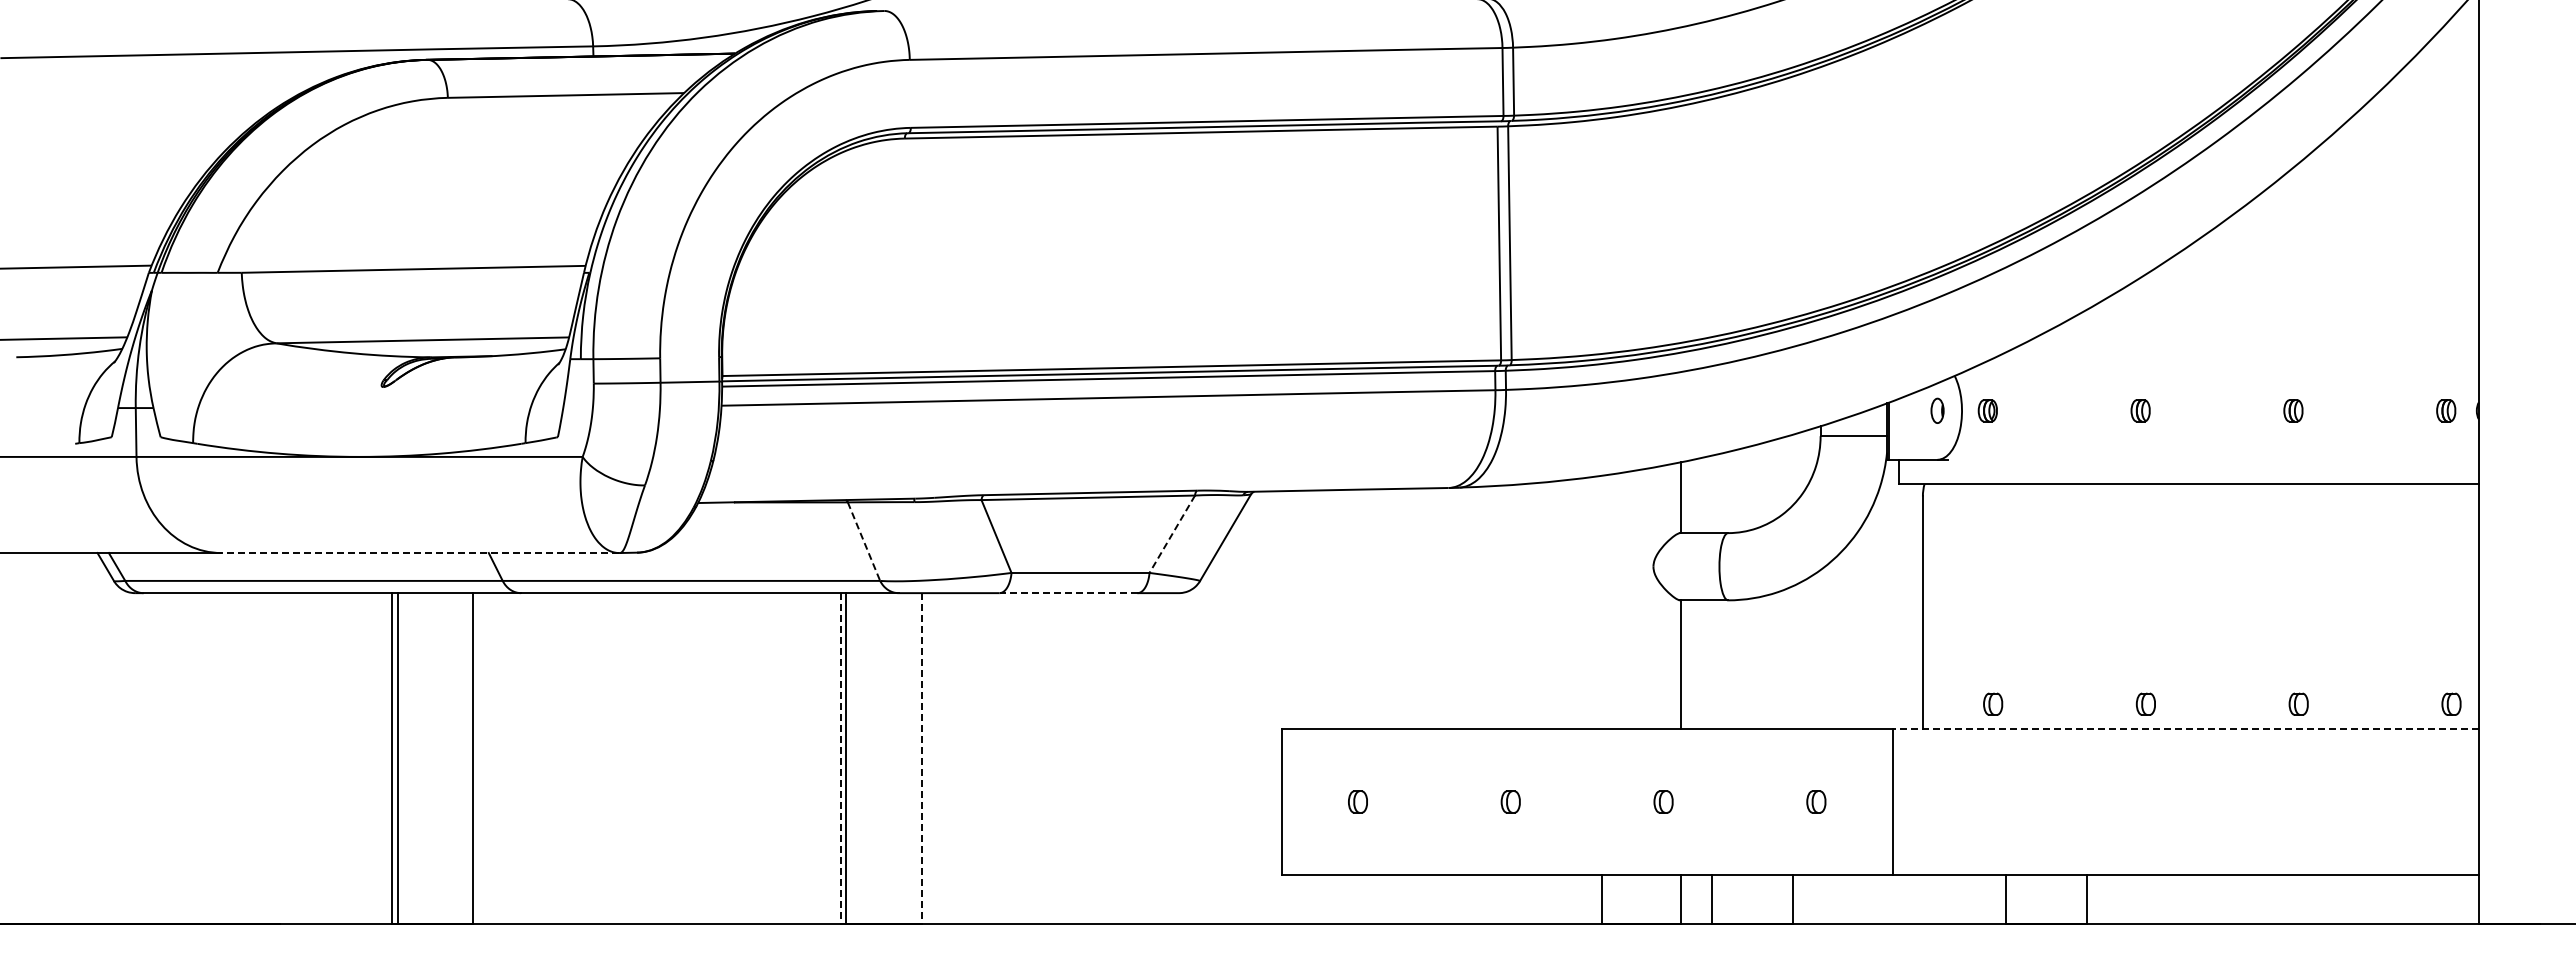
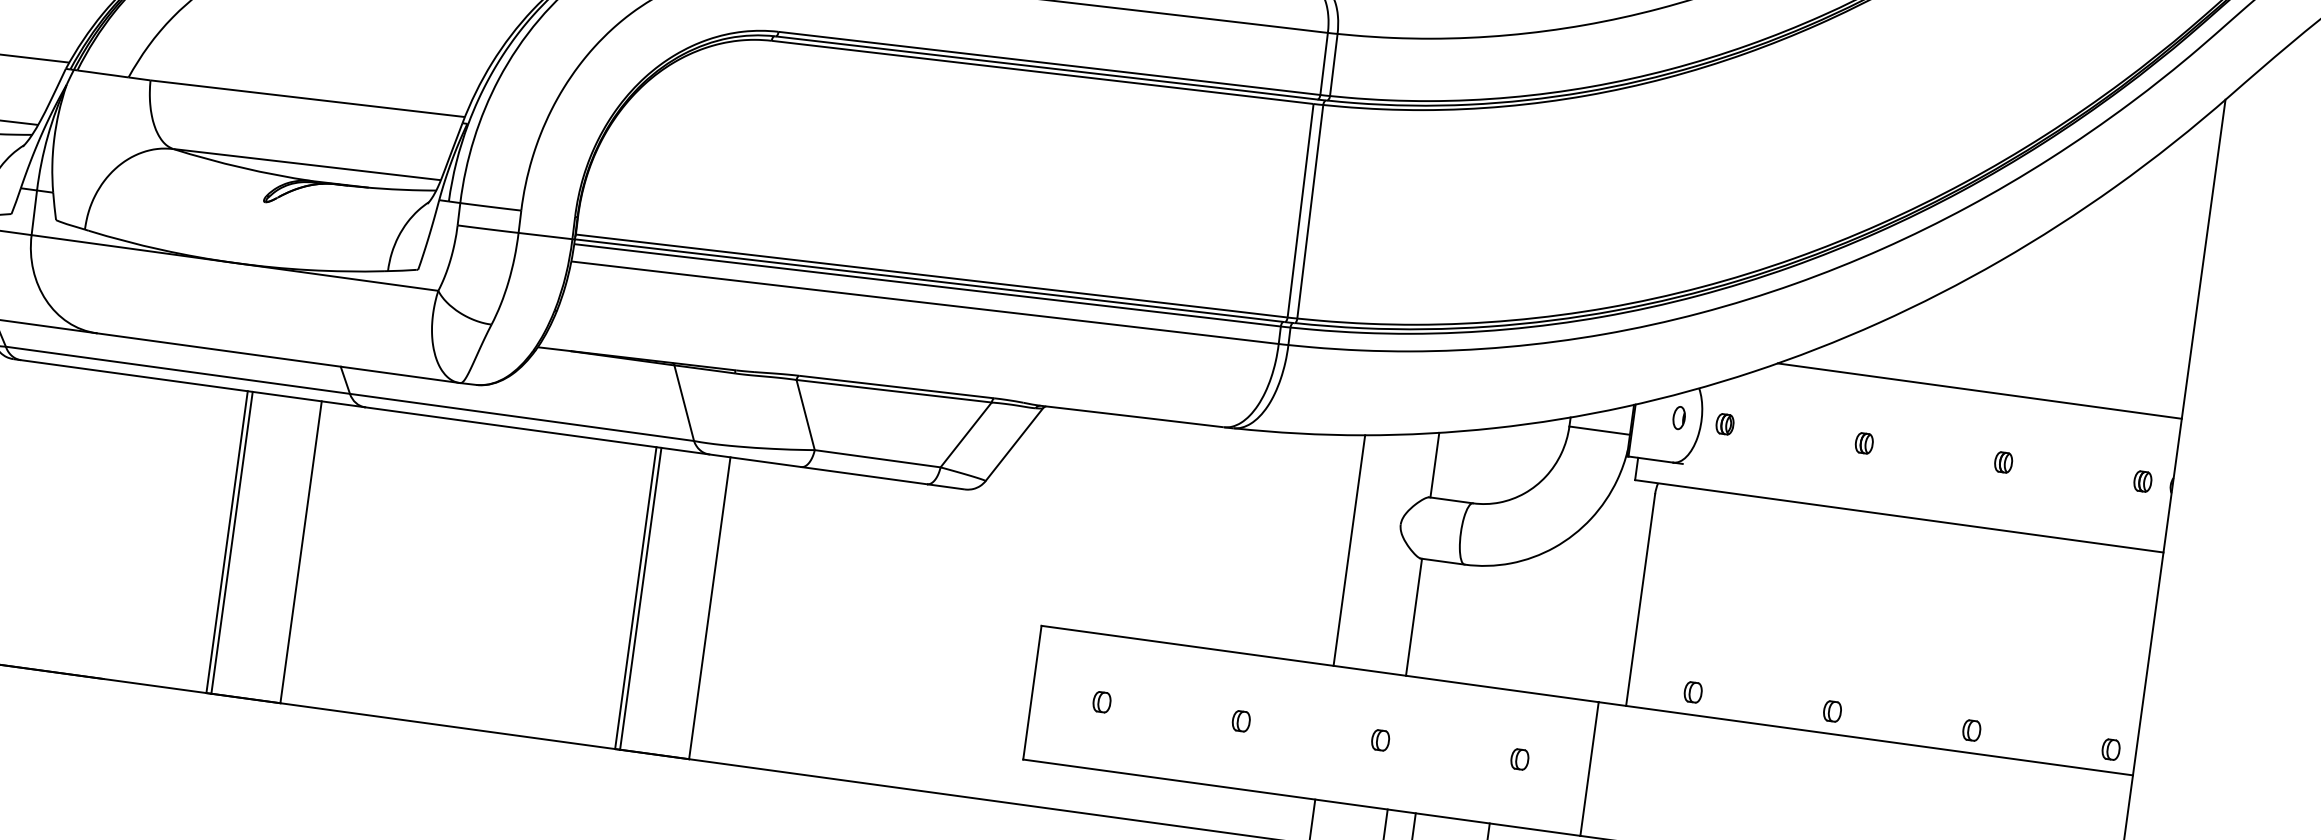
line: (2256, 337) -> (1979, 390), added
line: (1172, 534) -> (966, 435), dashed -> solid
line: (864, 542) -> (684, 404), dashed -> solid
line: (420, 553) -> (278, 358), dashed -> solid
line: (1068, 593) -> (864, 475), dashed -> solid
line: (1601, 601) -> (1349, 549), added
line: (2185, 728) -> (1865, 738), dashed -> solid
line: (840, 758) -> (635, 597), dashed -> solid
line: (921, 758) -> (709, 608), dashed -> solid

